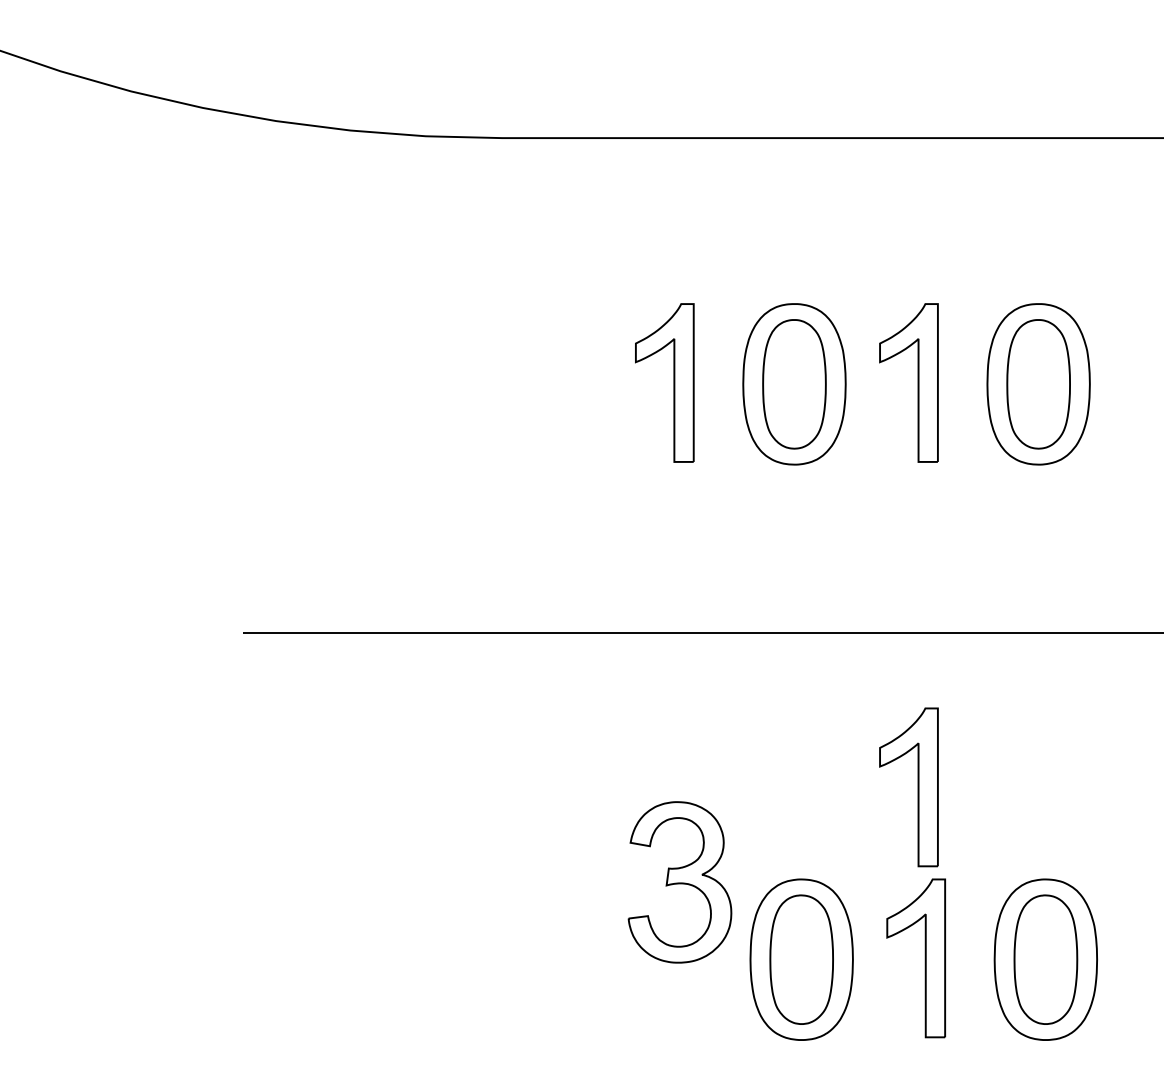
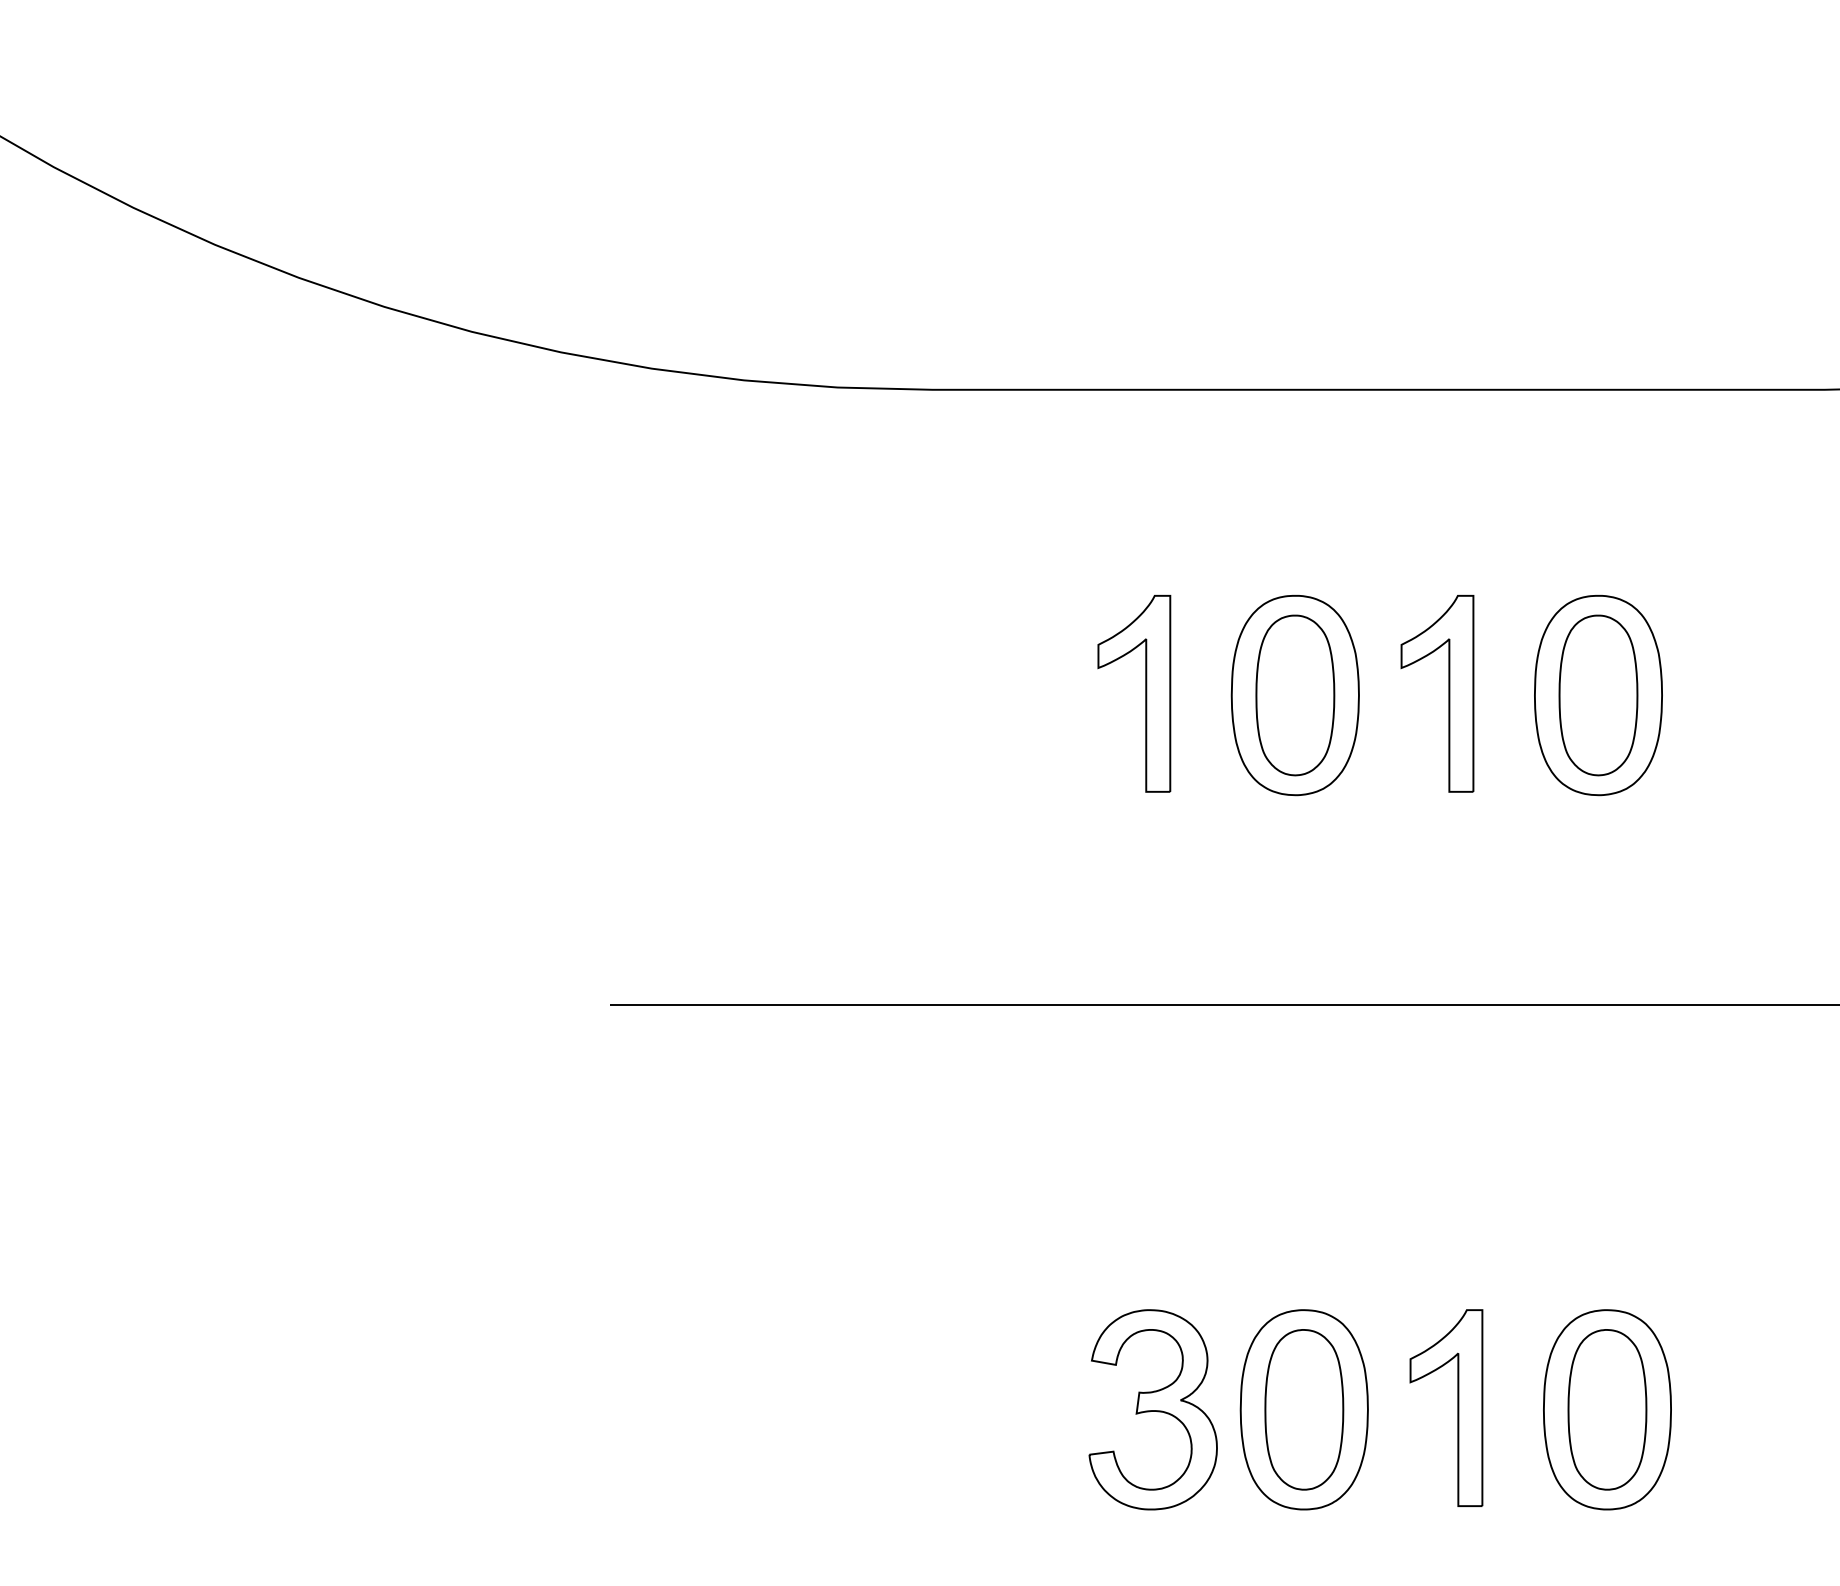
part: (917, 787) -> (1448, 1195), removed
part: (679, 882) -> (1152, 1409), moved

